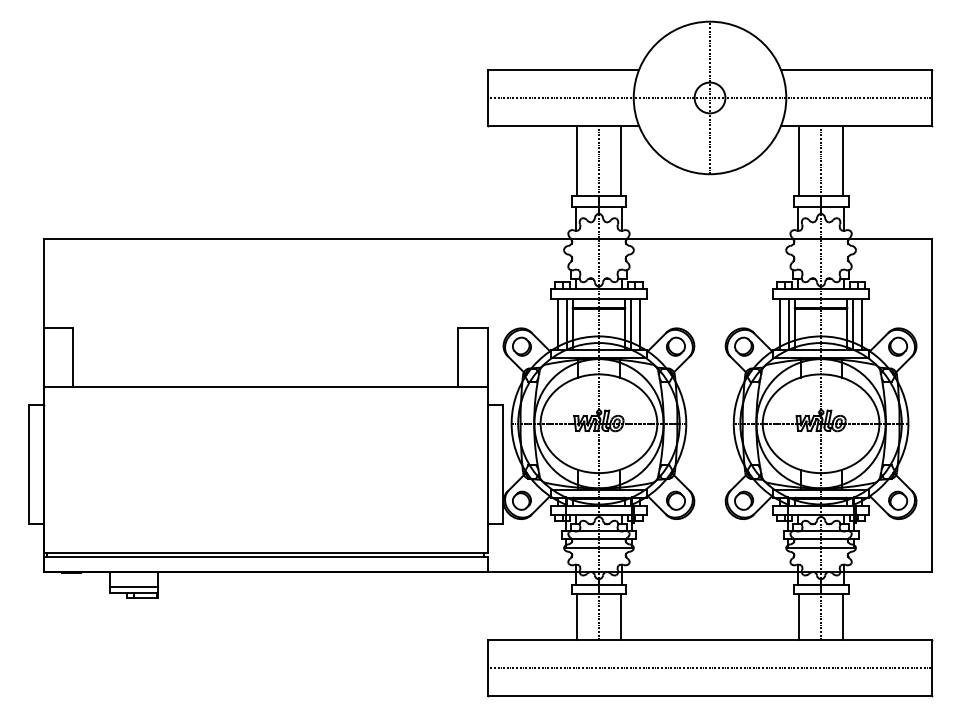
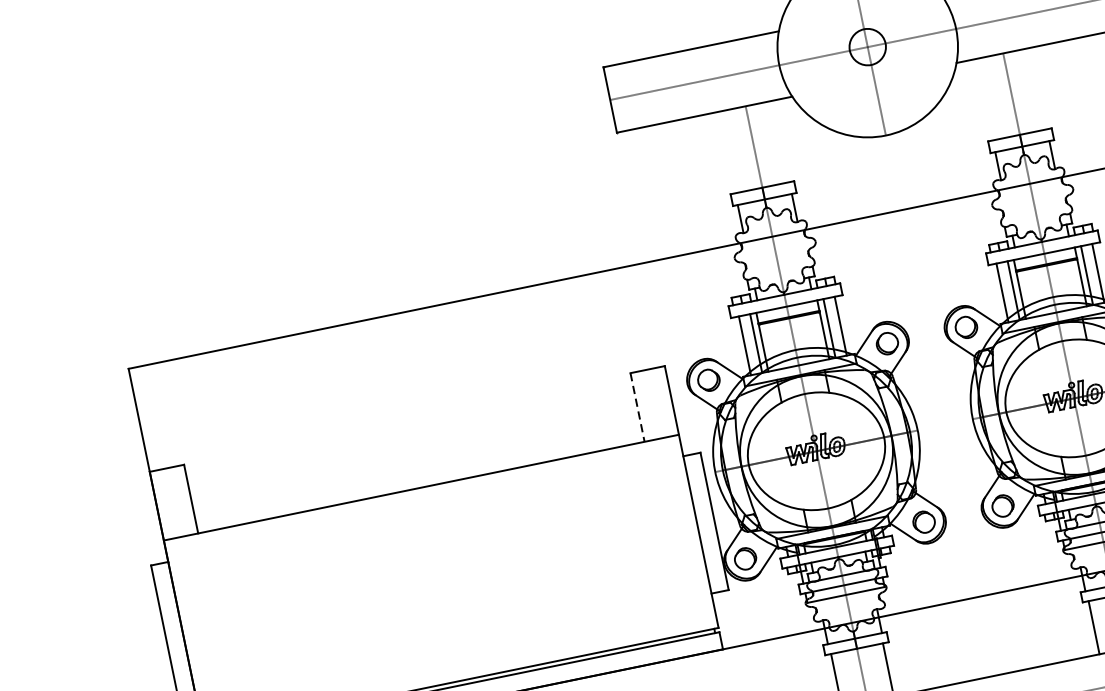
line: (576, 161) -> (728, 152), removed
line: (621, 161) -> (780, 141), removed
line: (798, 161) -> (985, 99), removed
line: (843, 161) -> (1037, 89), removed
line: (458, 357) -> (637, 407), solid -> dashed

